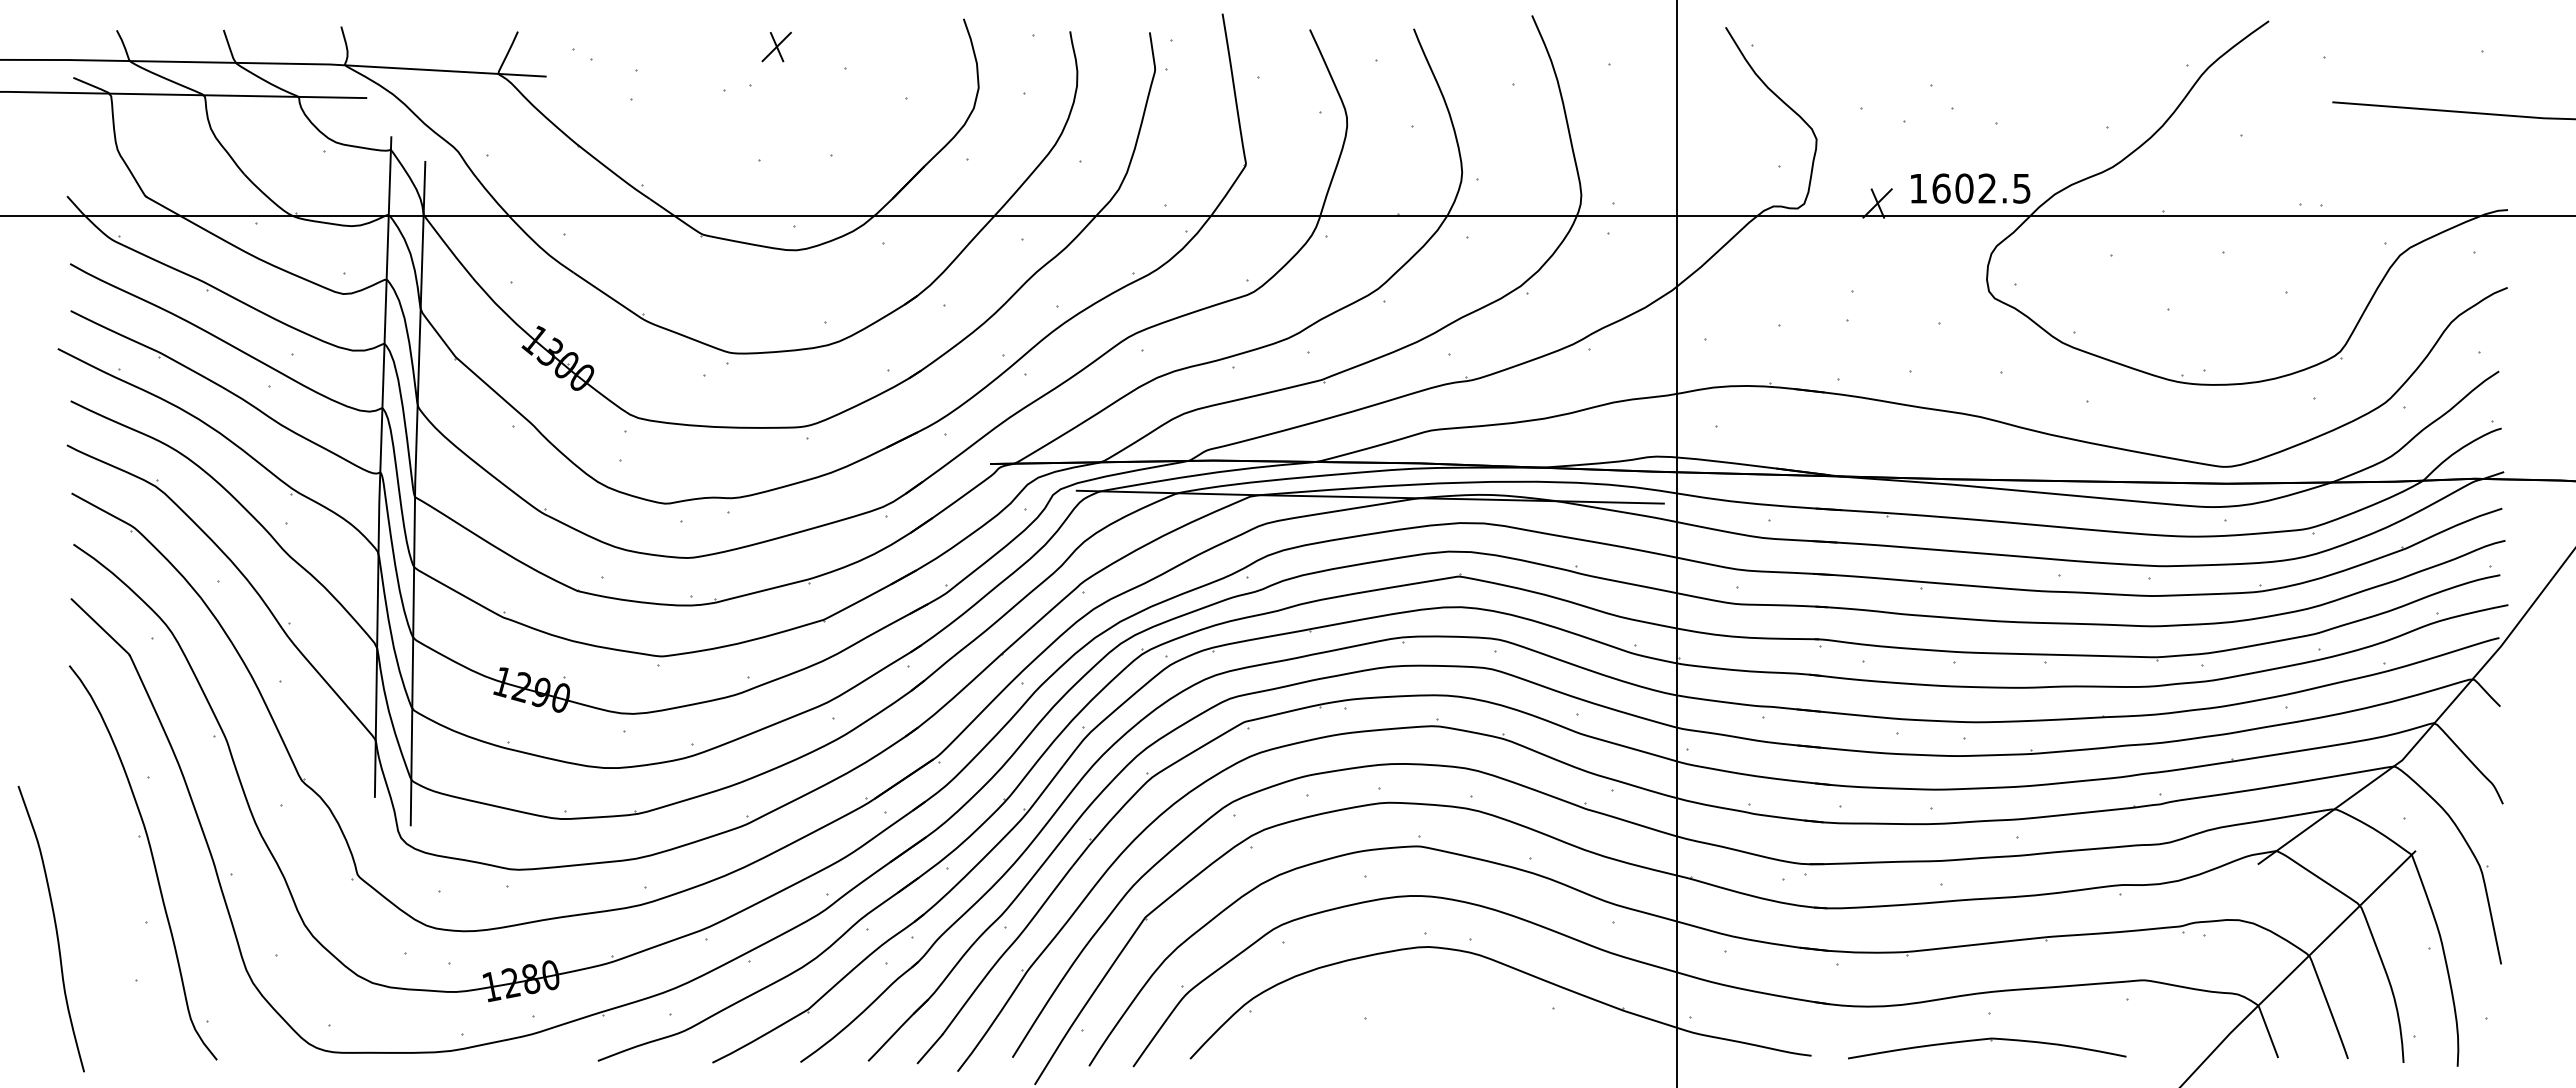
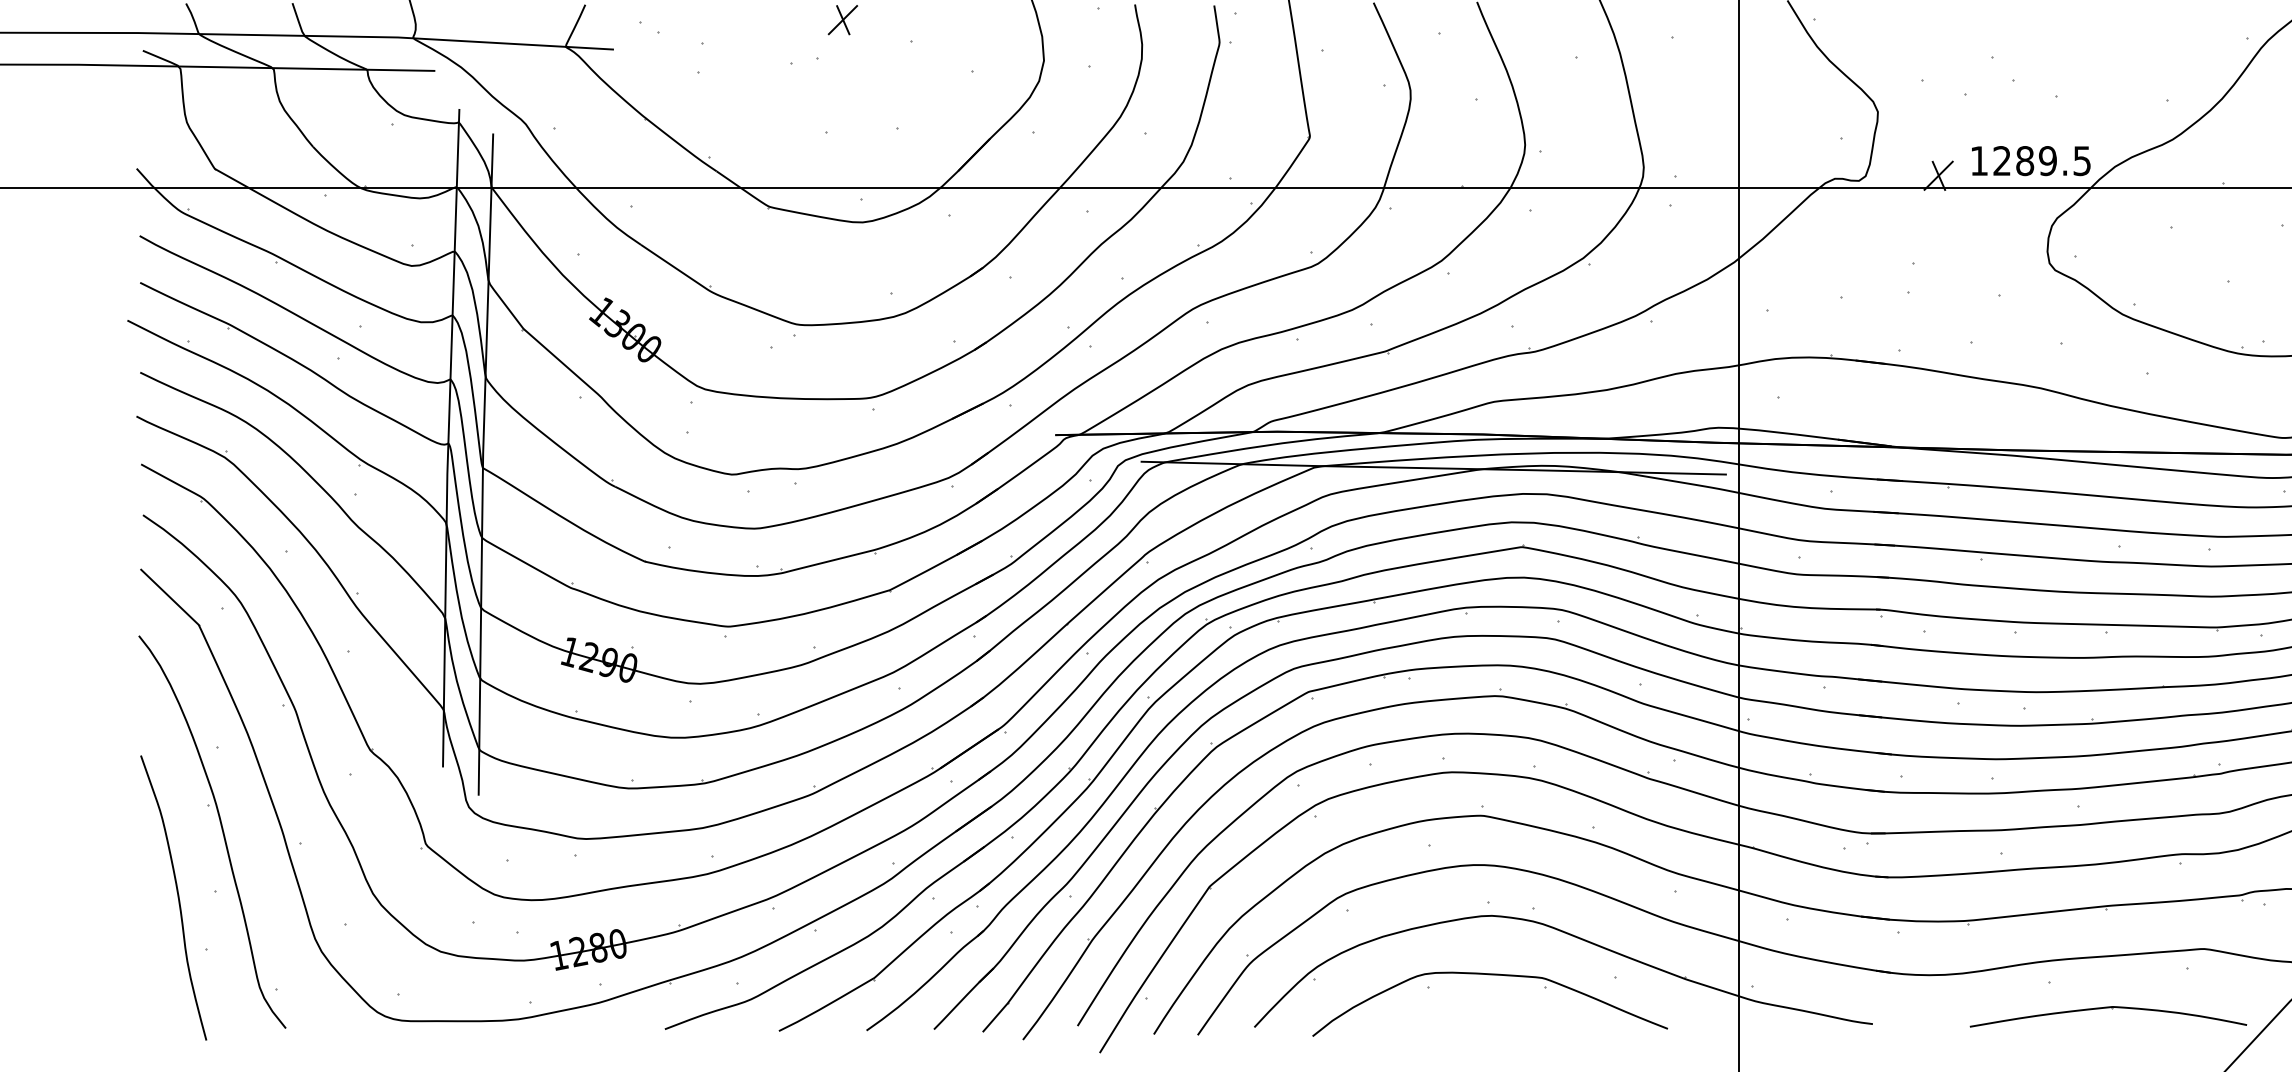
text: (1964, 188) -> (2025, 160), 1602.5 -> 1289.5
curve: (54, 925) -> (176, 894), moved
part: (1426, 1006) -> (1489, 975), added
part: (1991, 1041) -> (2112, 1009), moved

